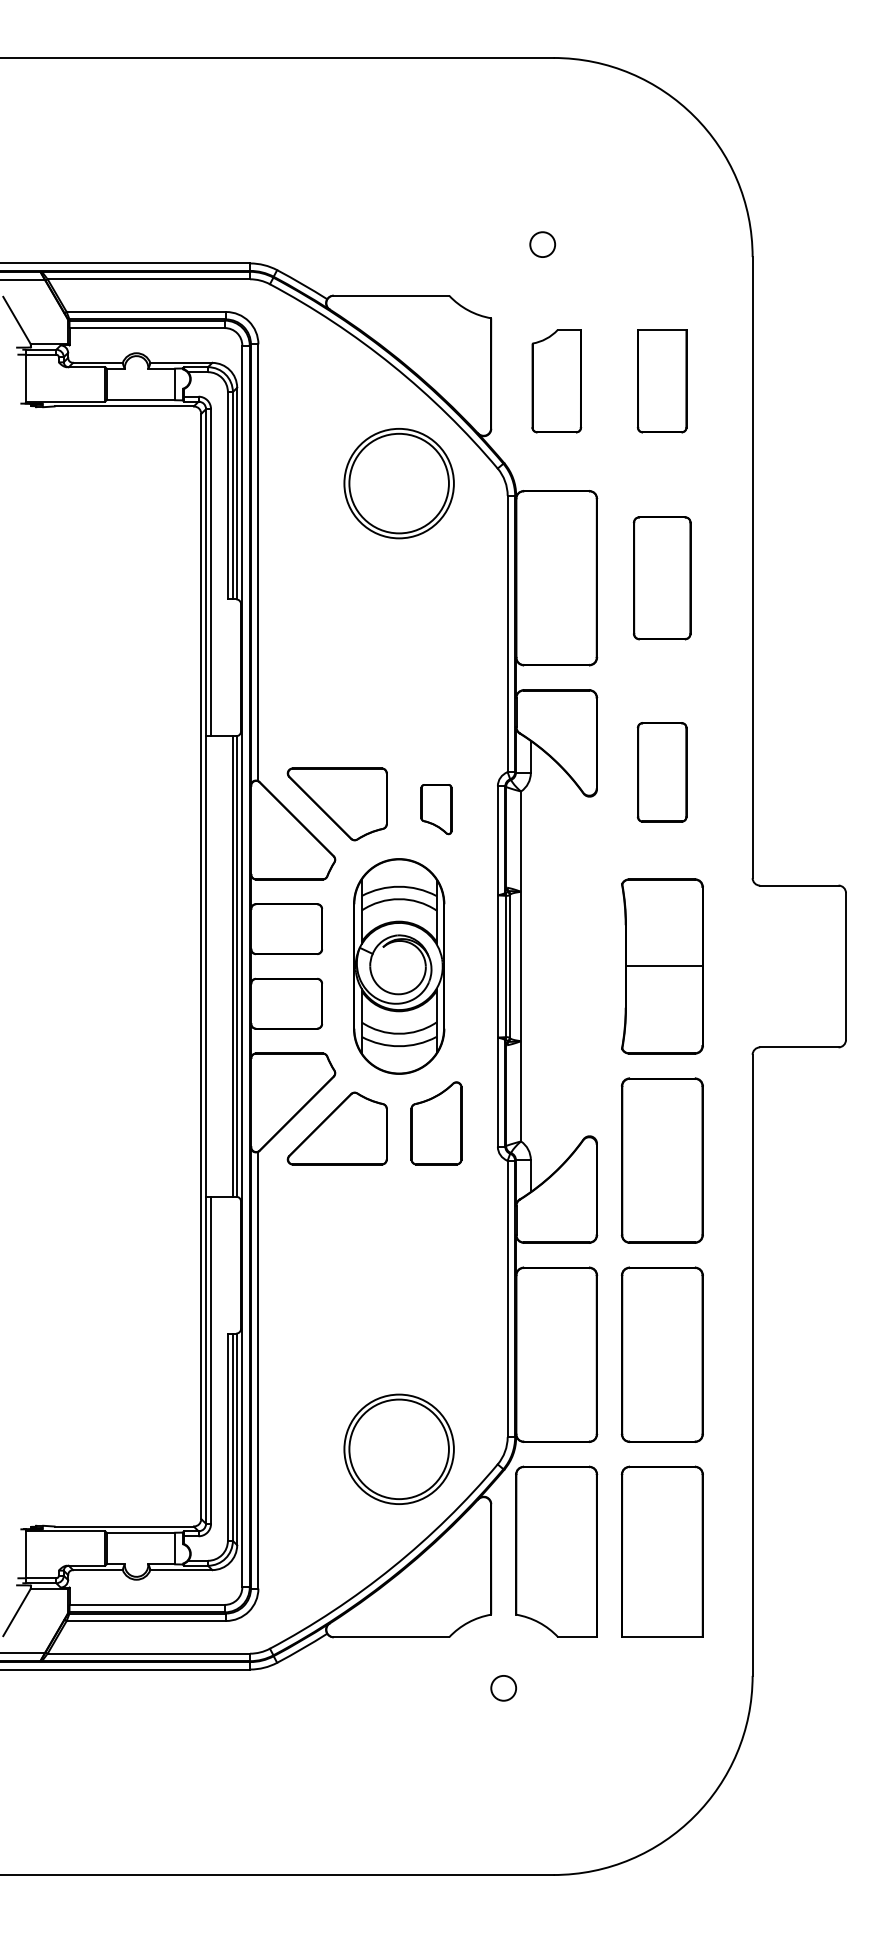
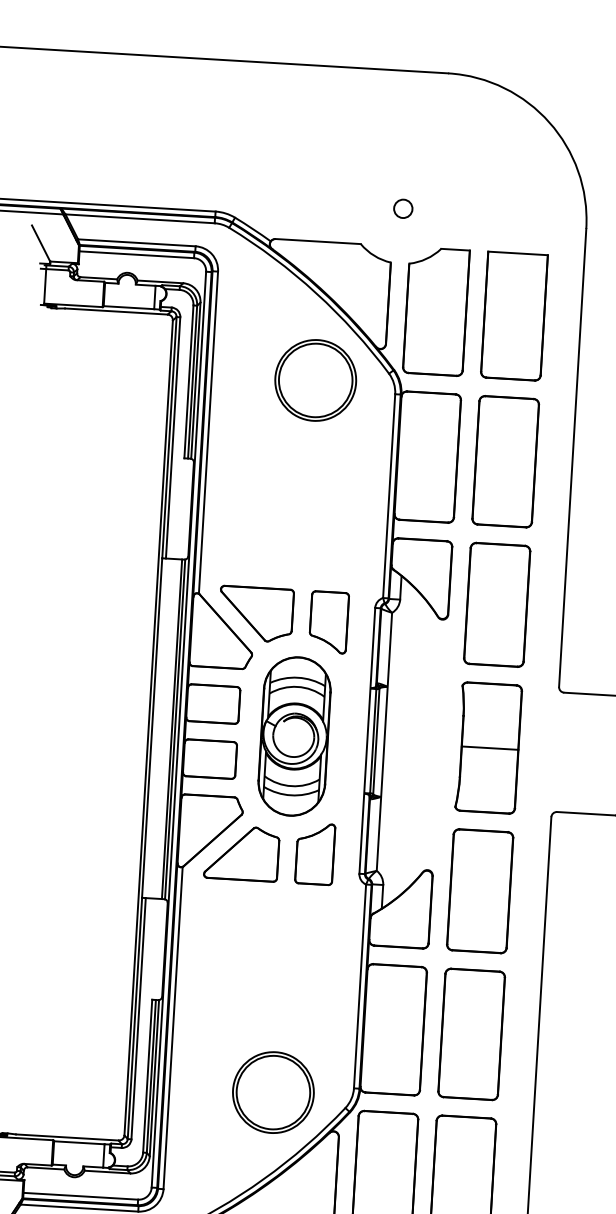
circle: (542, 244) -> (403, 208), moved
part: (556, 381) -> (436, 312), size x1.67
part: (661, 381) -> (513, 316), size x1.67
part: (661, 578) -> (505, 461), size x1.43
part: (661, 772) -> (496, 604), size x1.67
part: (436, 809) -> (328, 622), size x1.67

